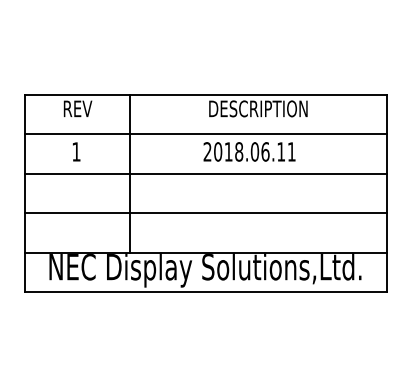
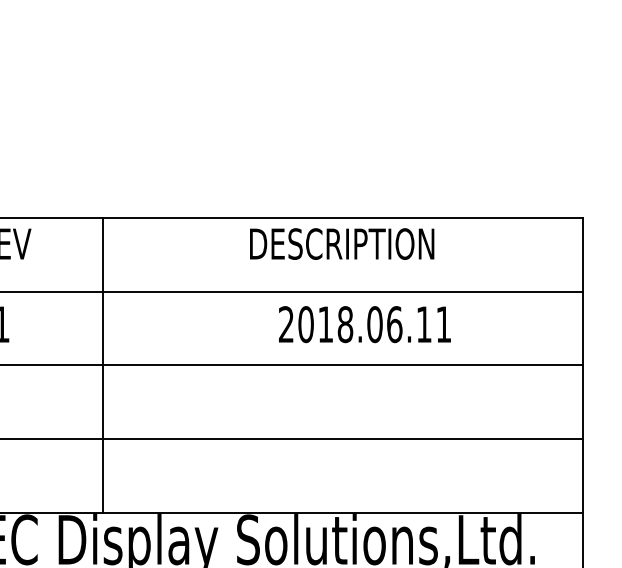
text: (249, 151) -> (364, 323), moved

